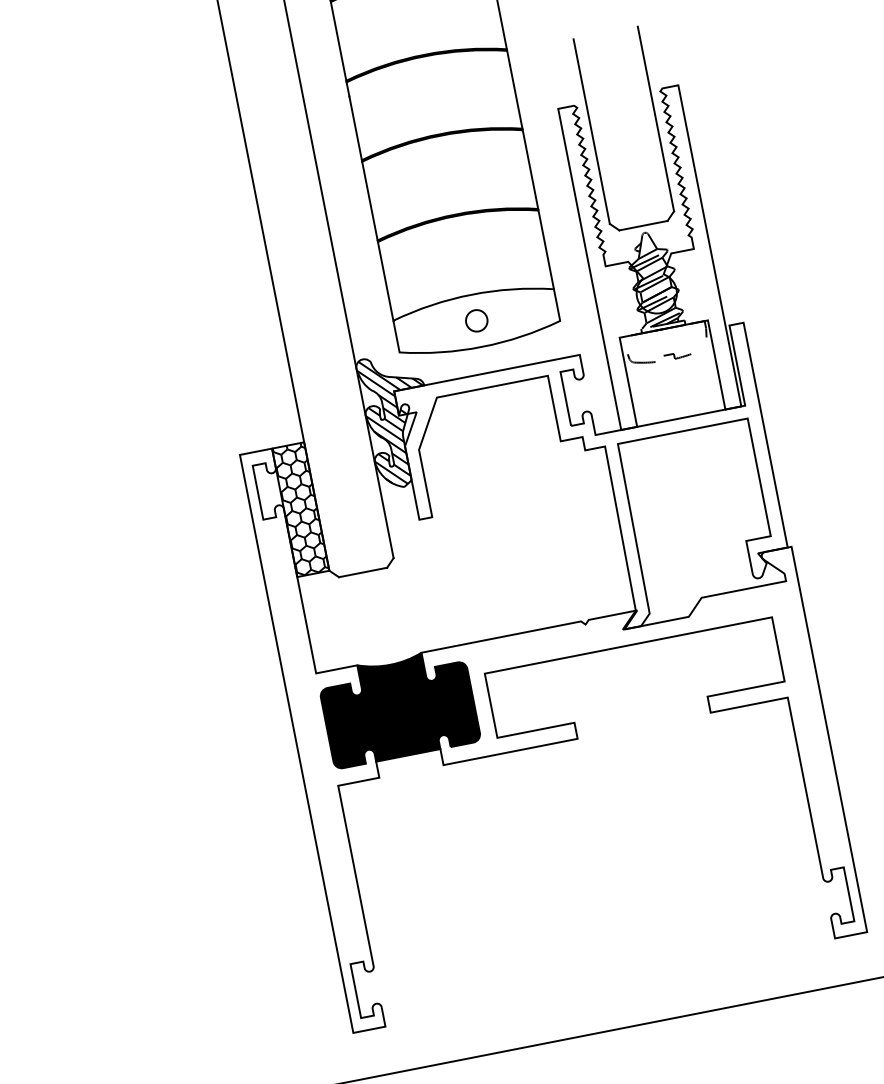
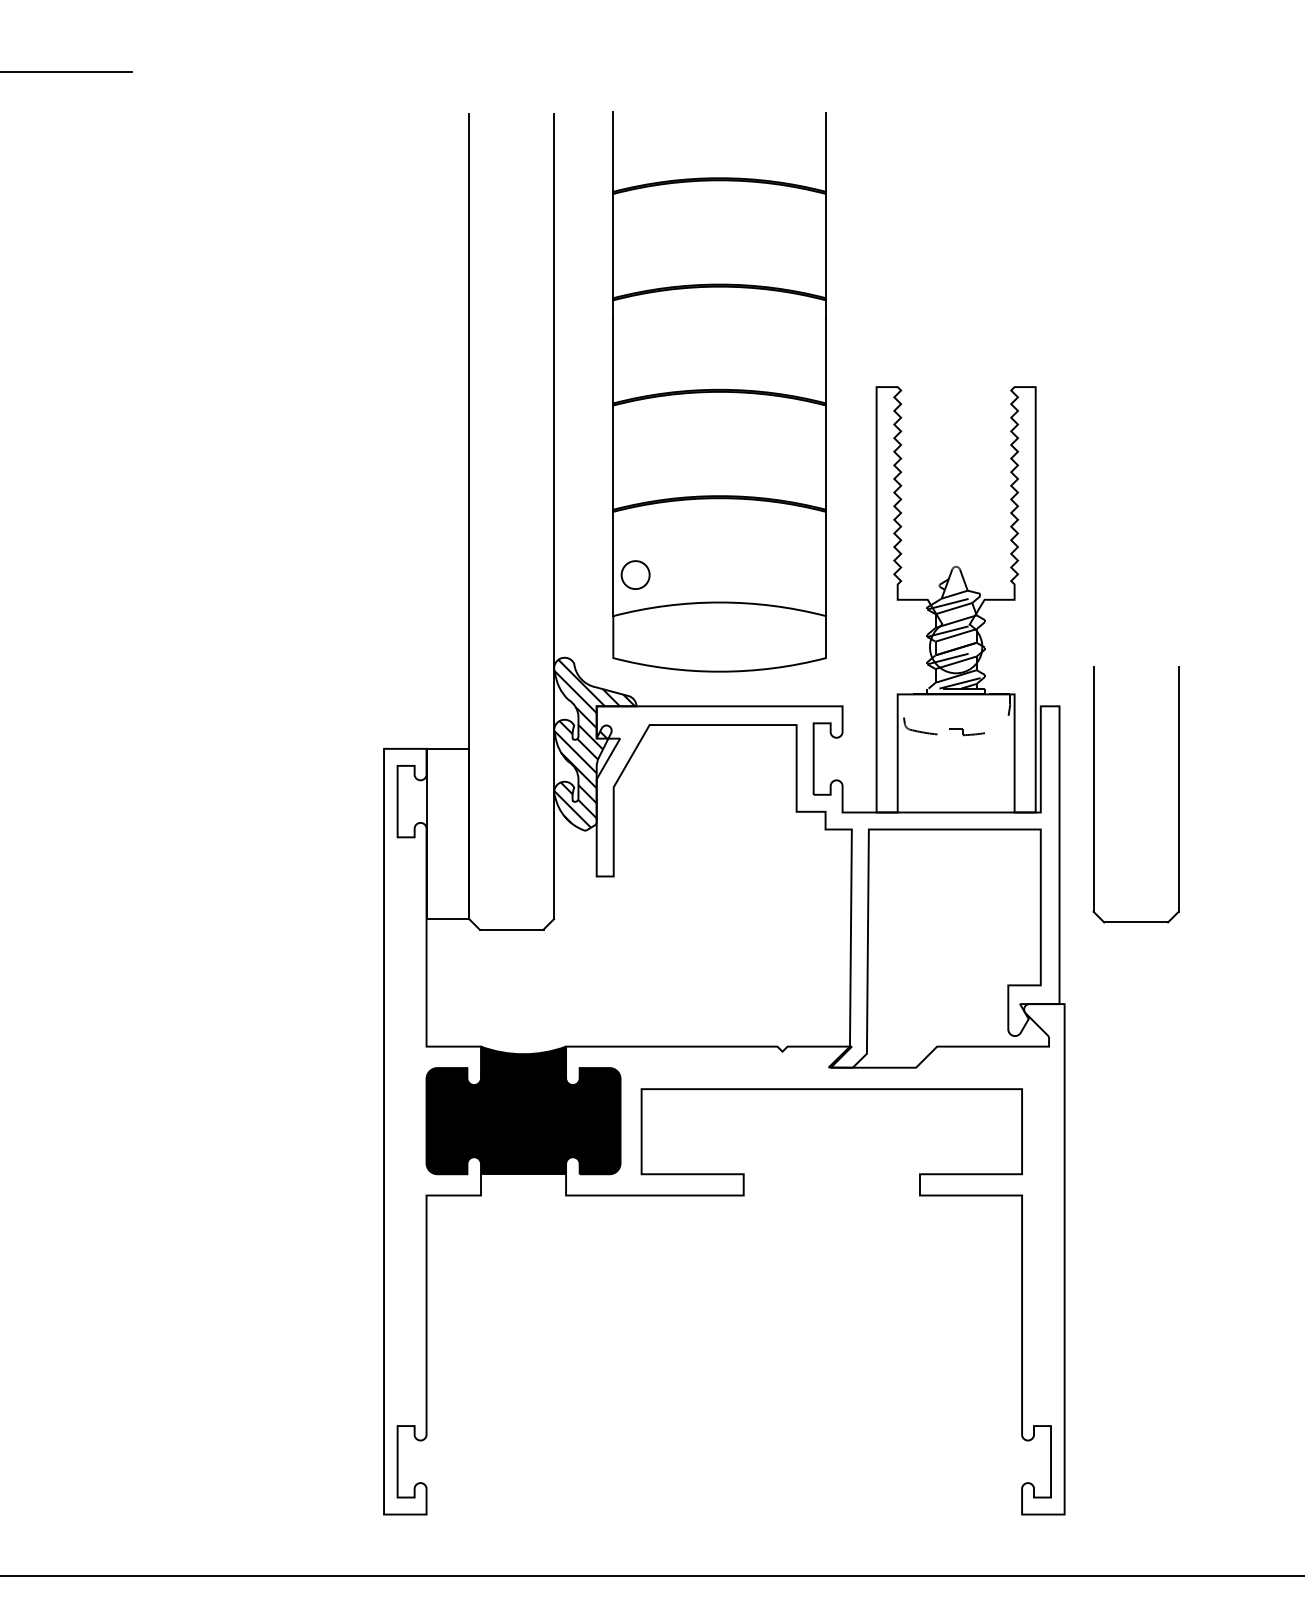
part: (593, 135) -> (1094, 794), moved
circle: (476, 320) -> (635, 574), moved
hatch: (300, 509) -> (447, 833), removed

